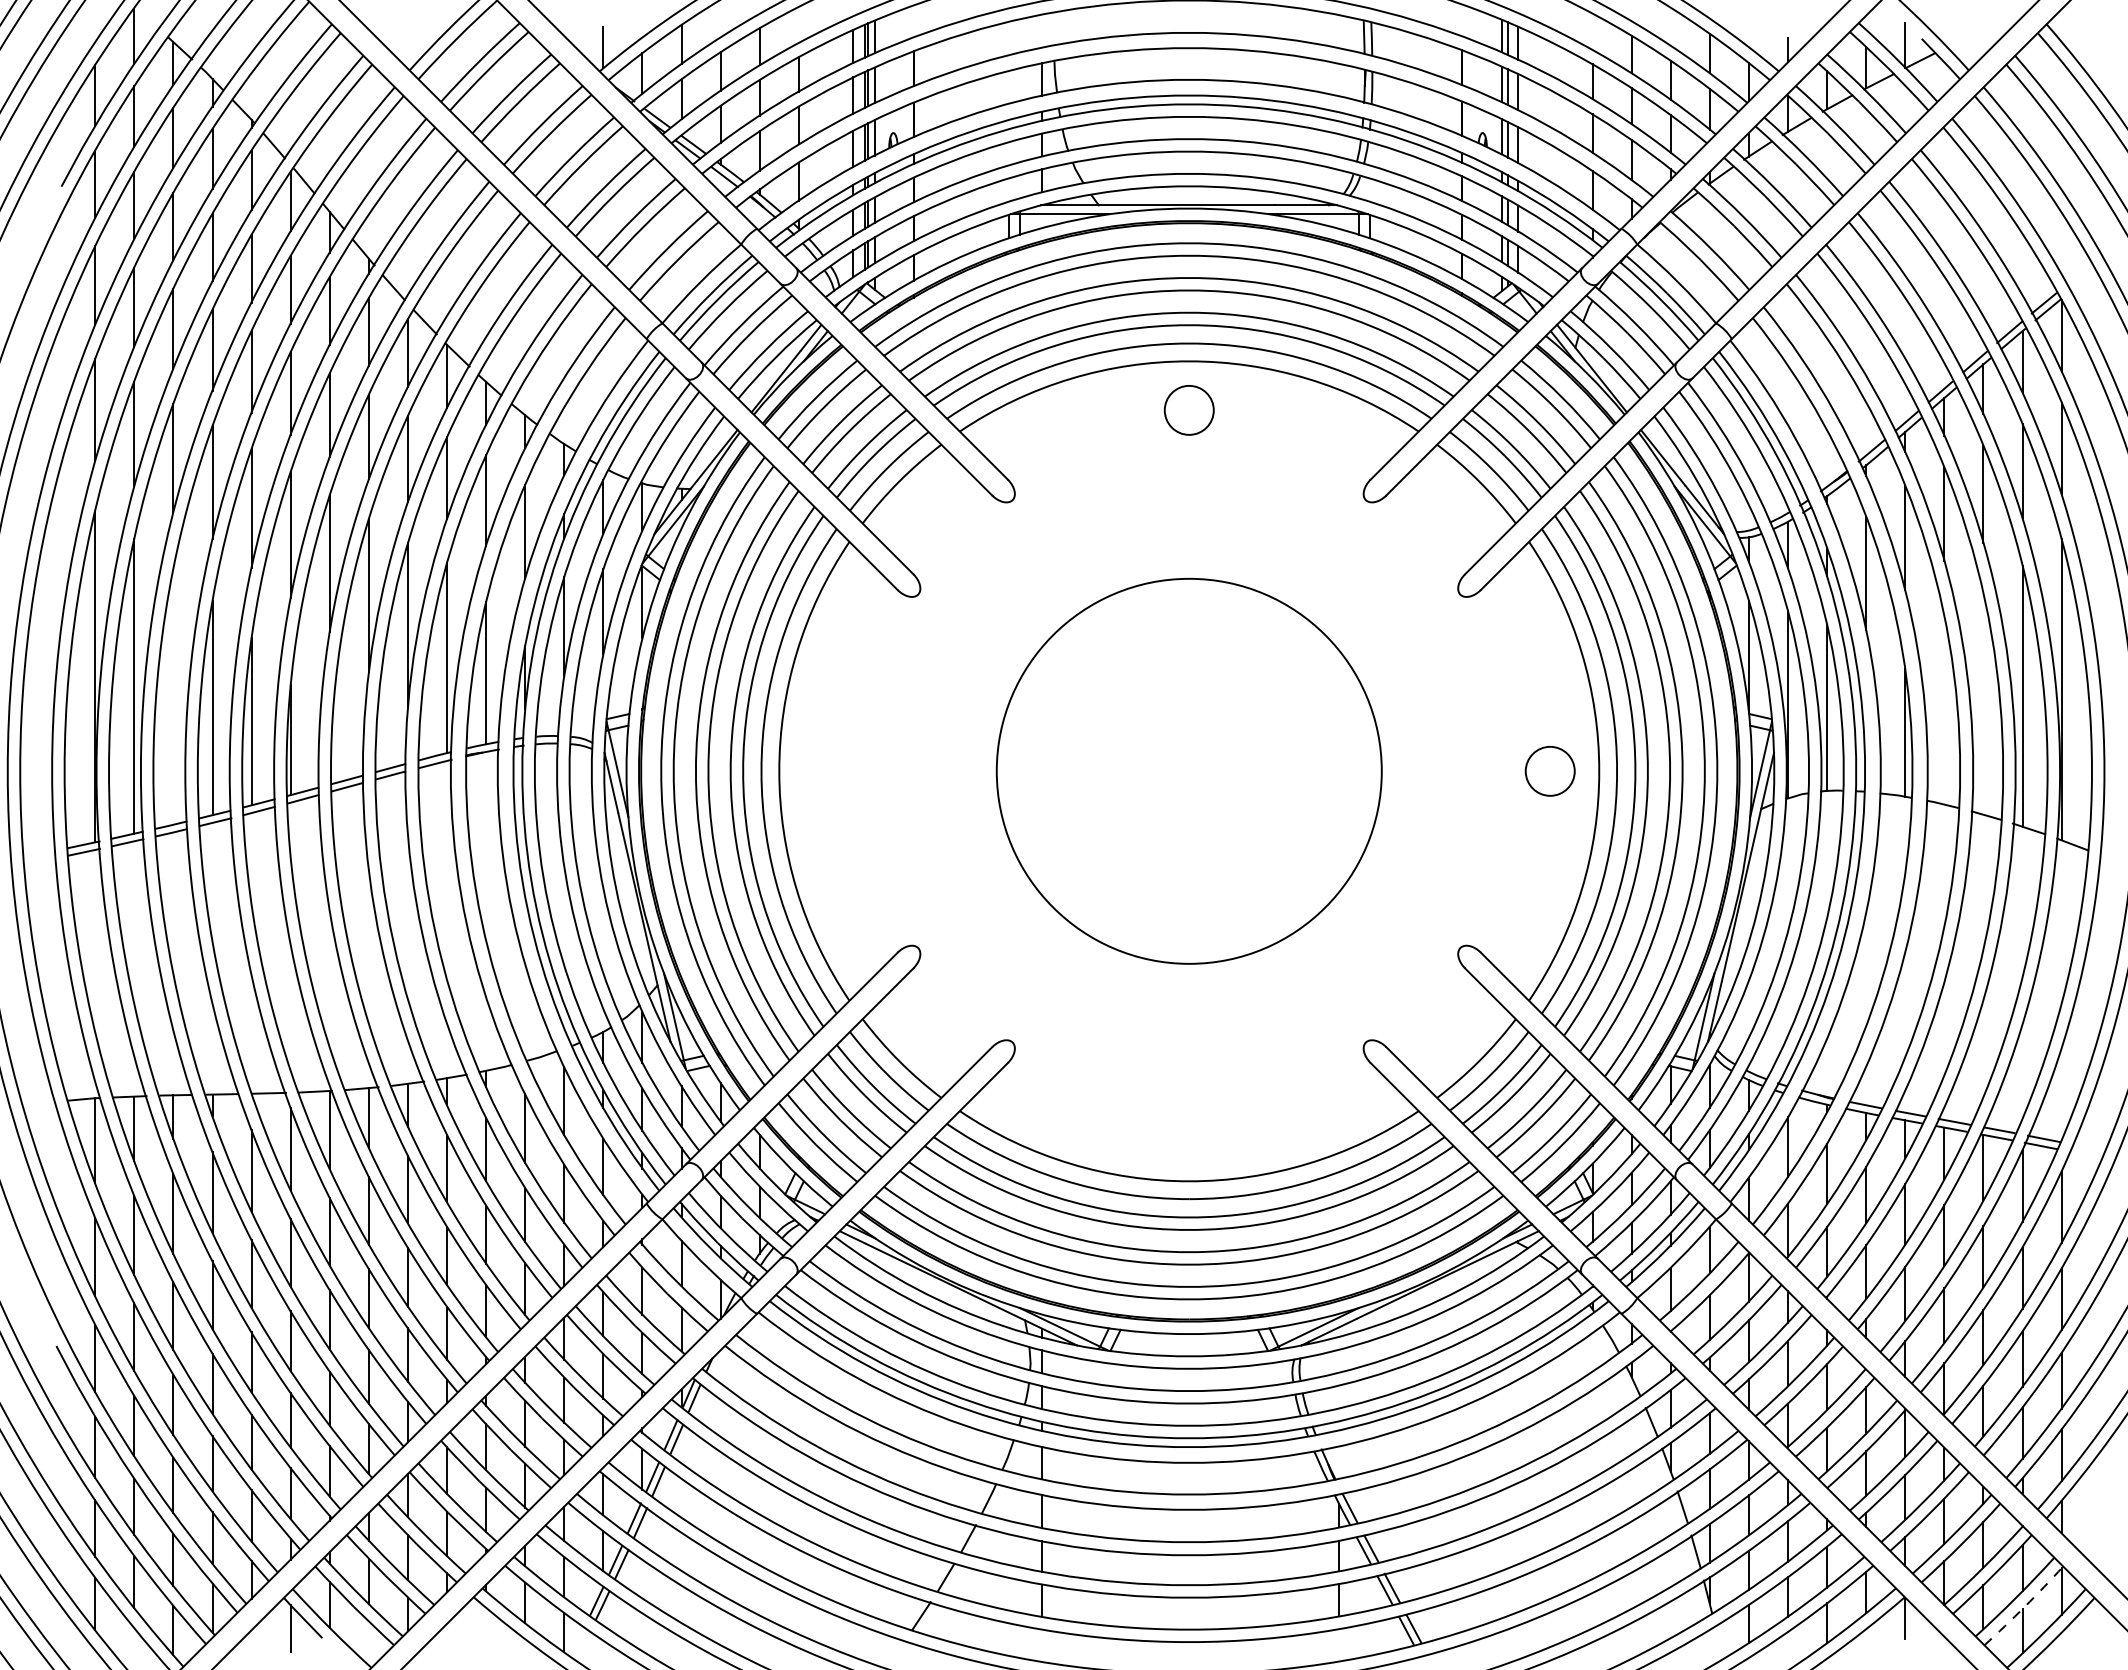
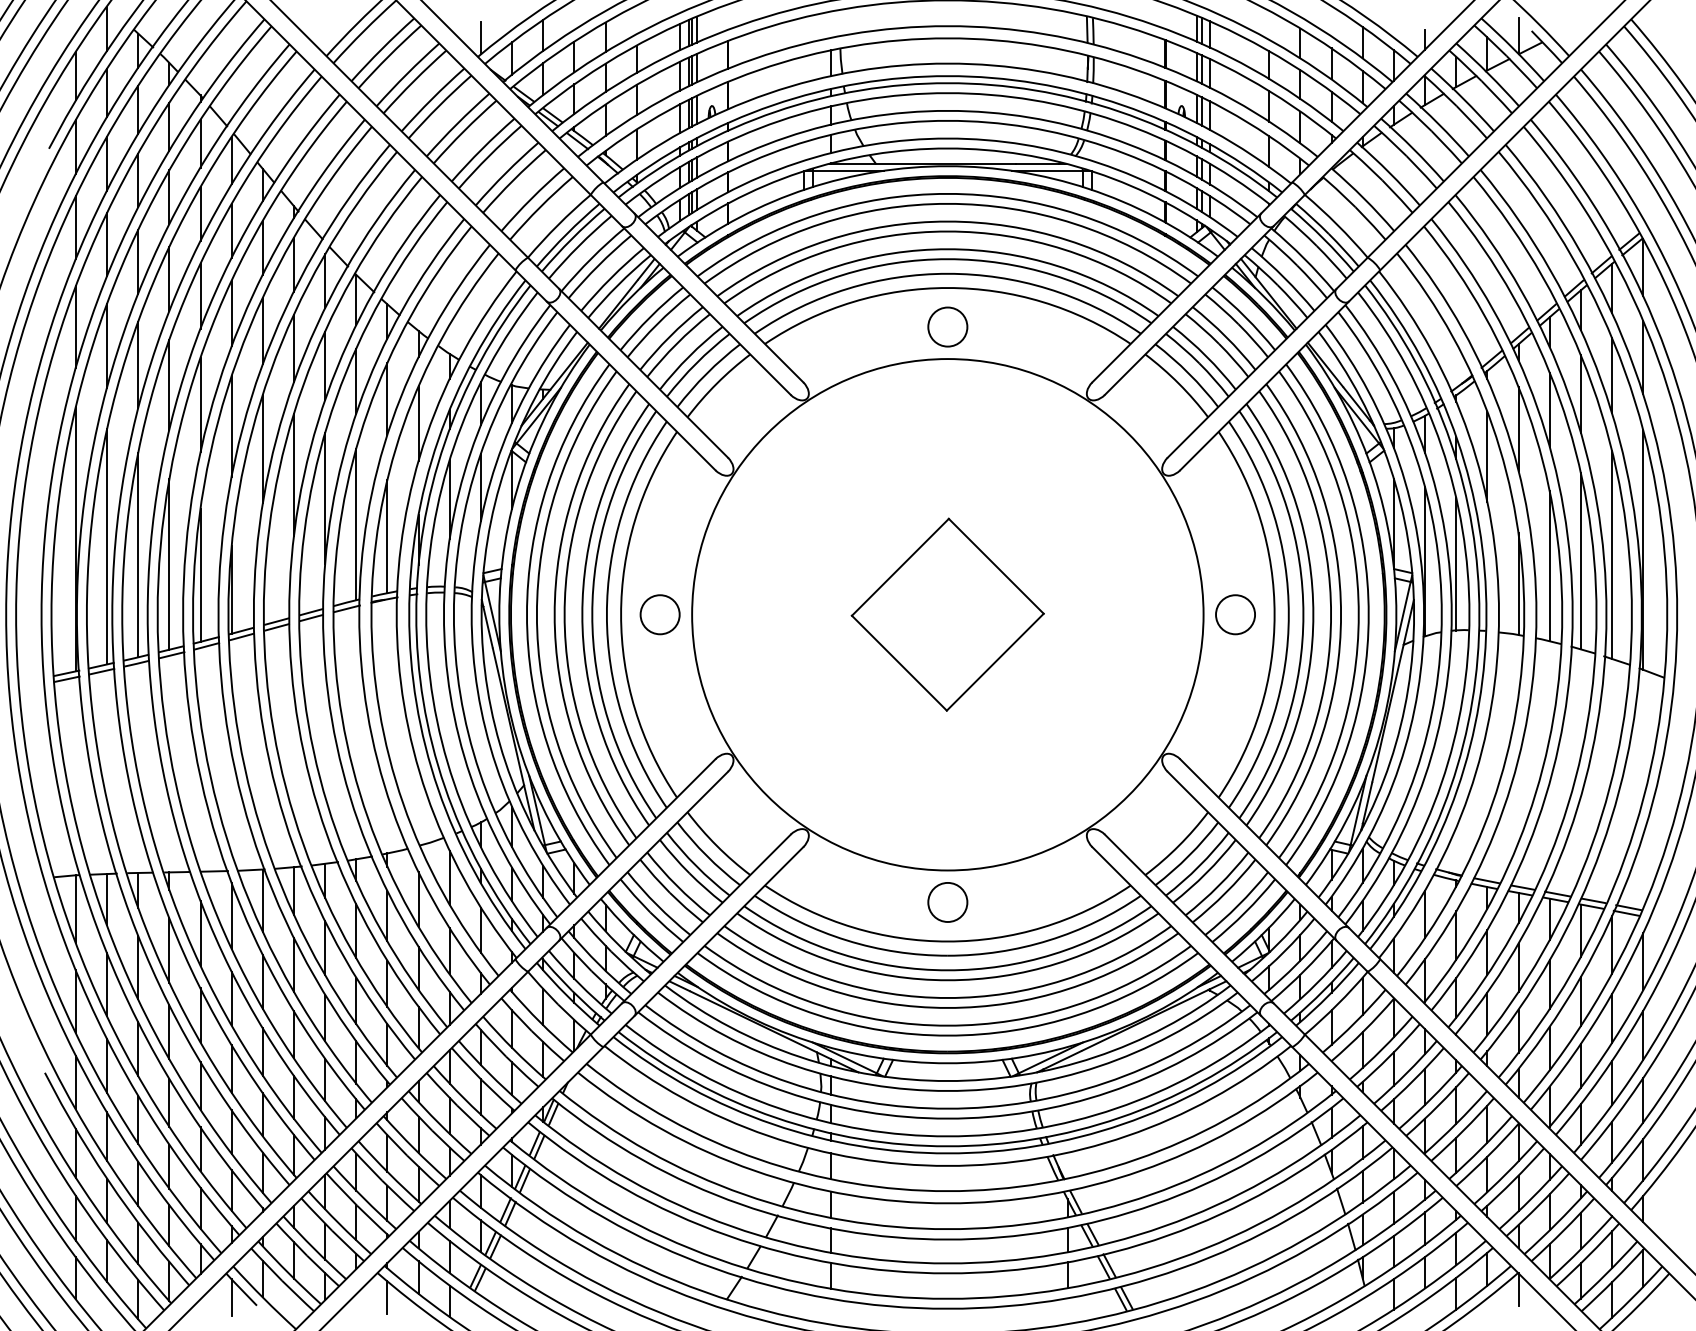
line: (173, 696) -> (138, 555), added
line: (1983, 703) -> (1580, 560), added
line: (1944, 709) -> (1549, 565), added
part: (1188, 770) -> (947, 614), added
circle: (827, 771) -> (659, 614), added
circle: (1189, 771) -> (948, 614), size x1.67
circle: (1188, 1131) -> (947, 901), added
arc: (2024, 1606) -> (1613, 1280), dashed -> solid
line: (486, 1628) -> (387, 1297), added

